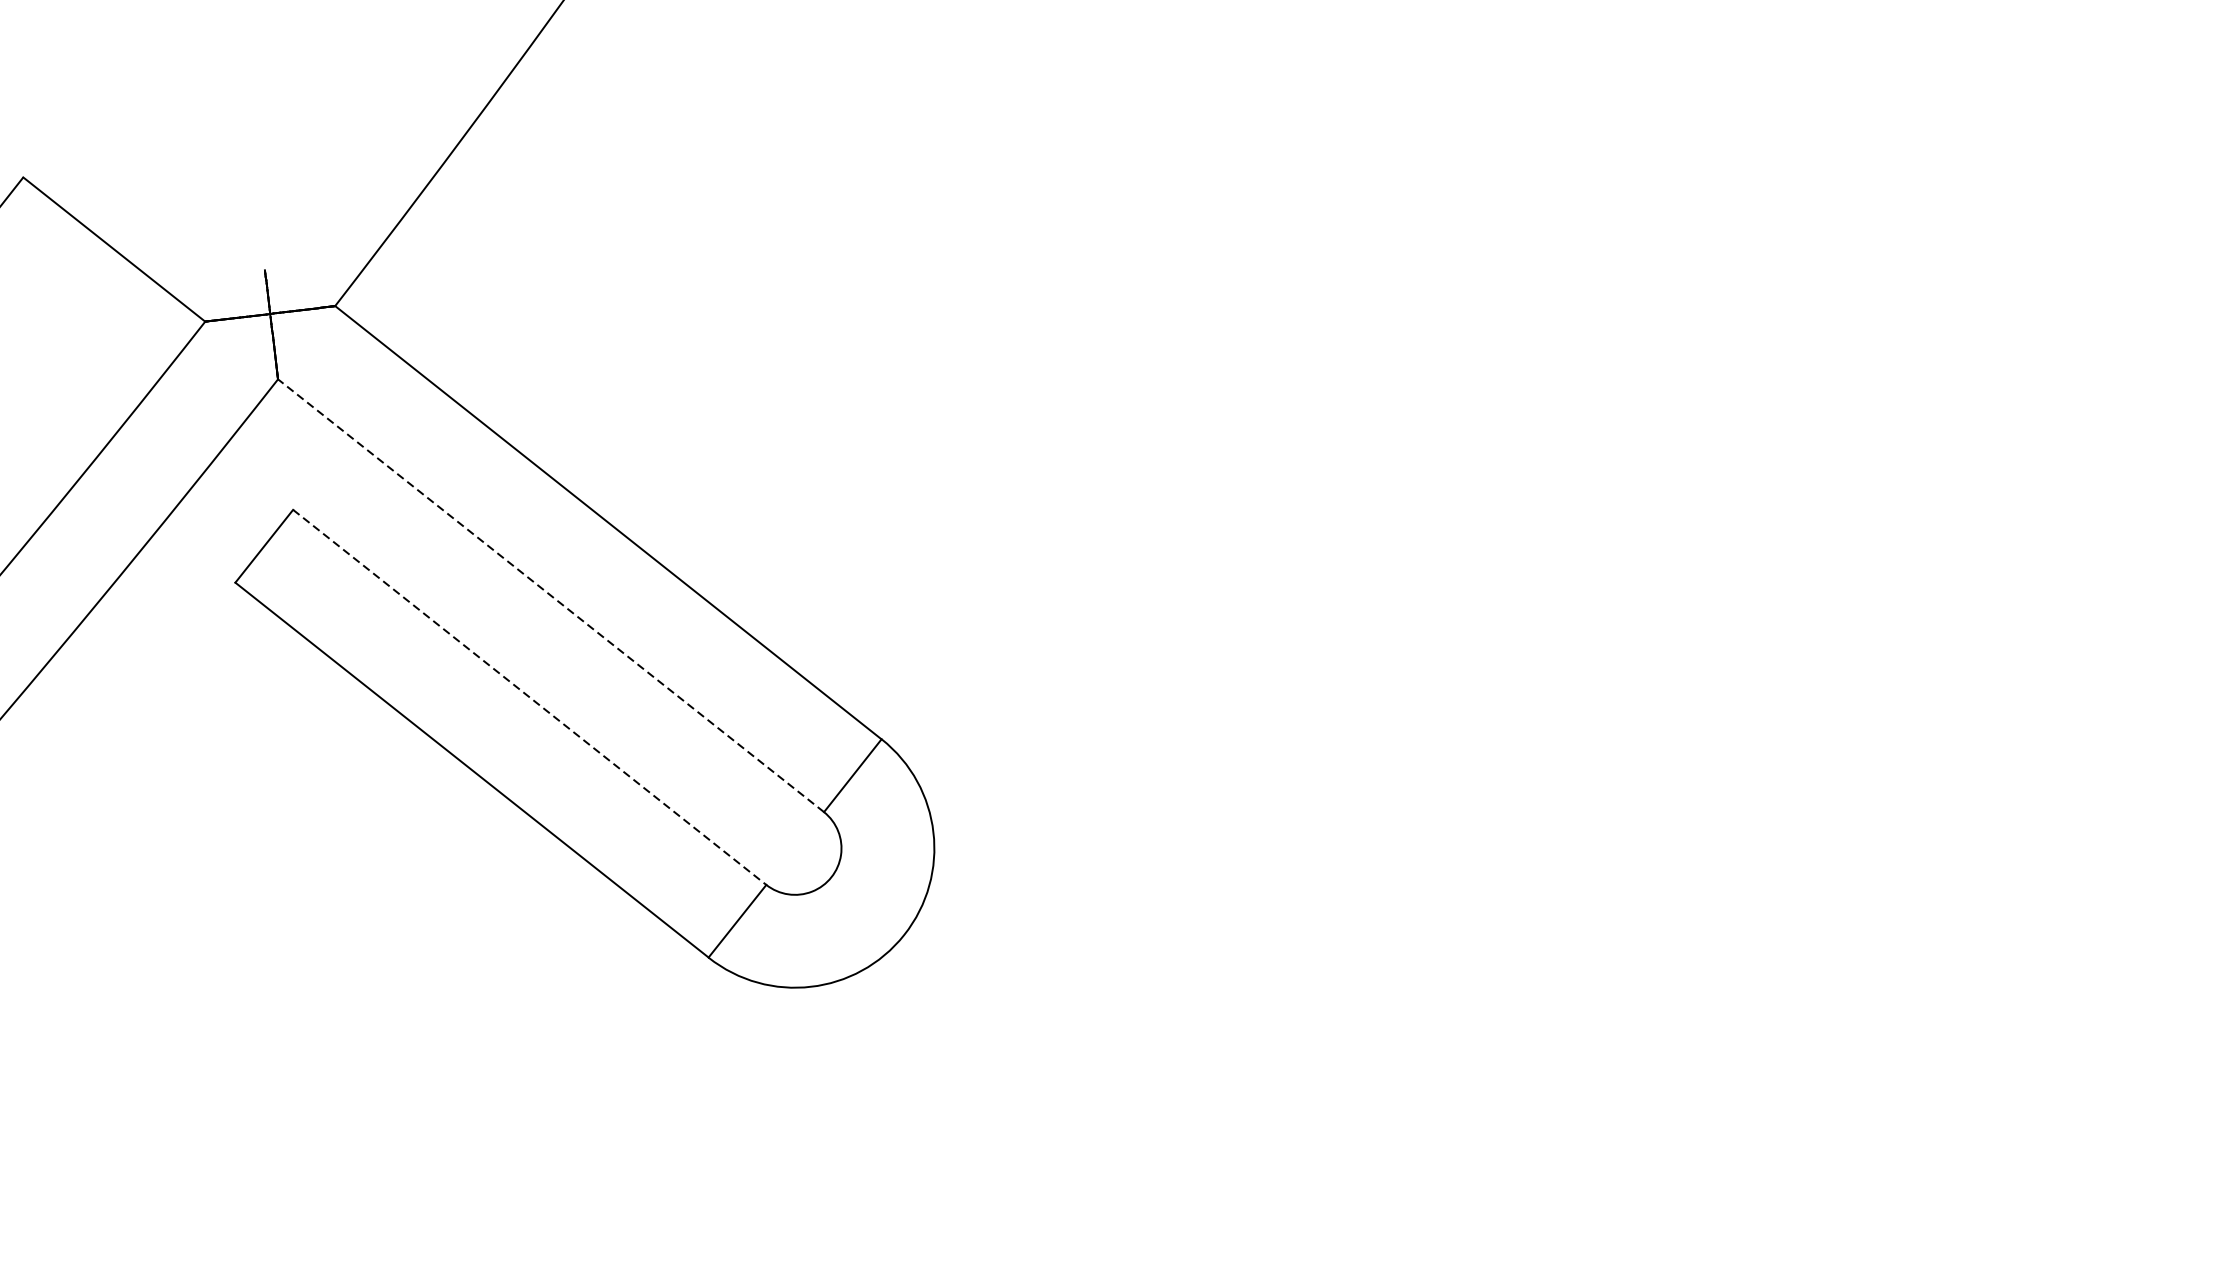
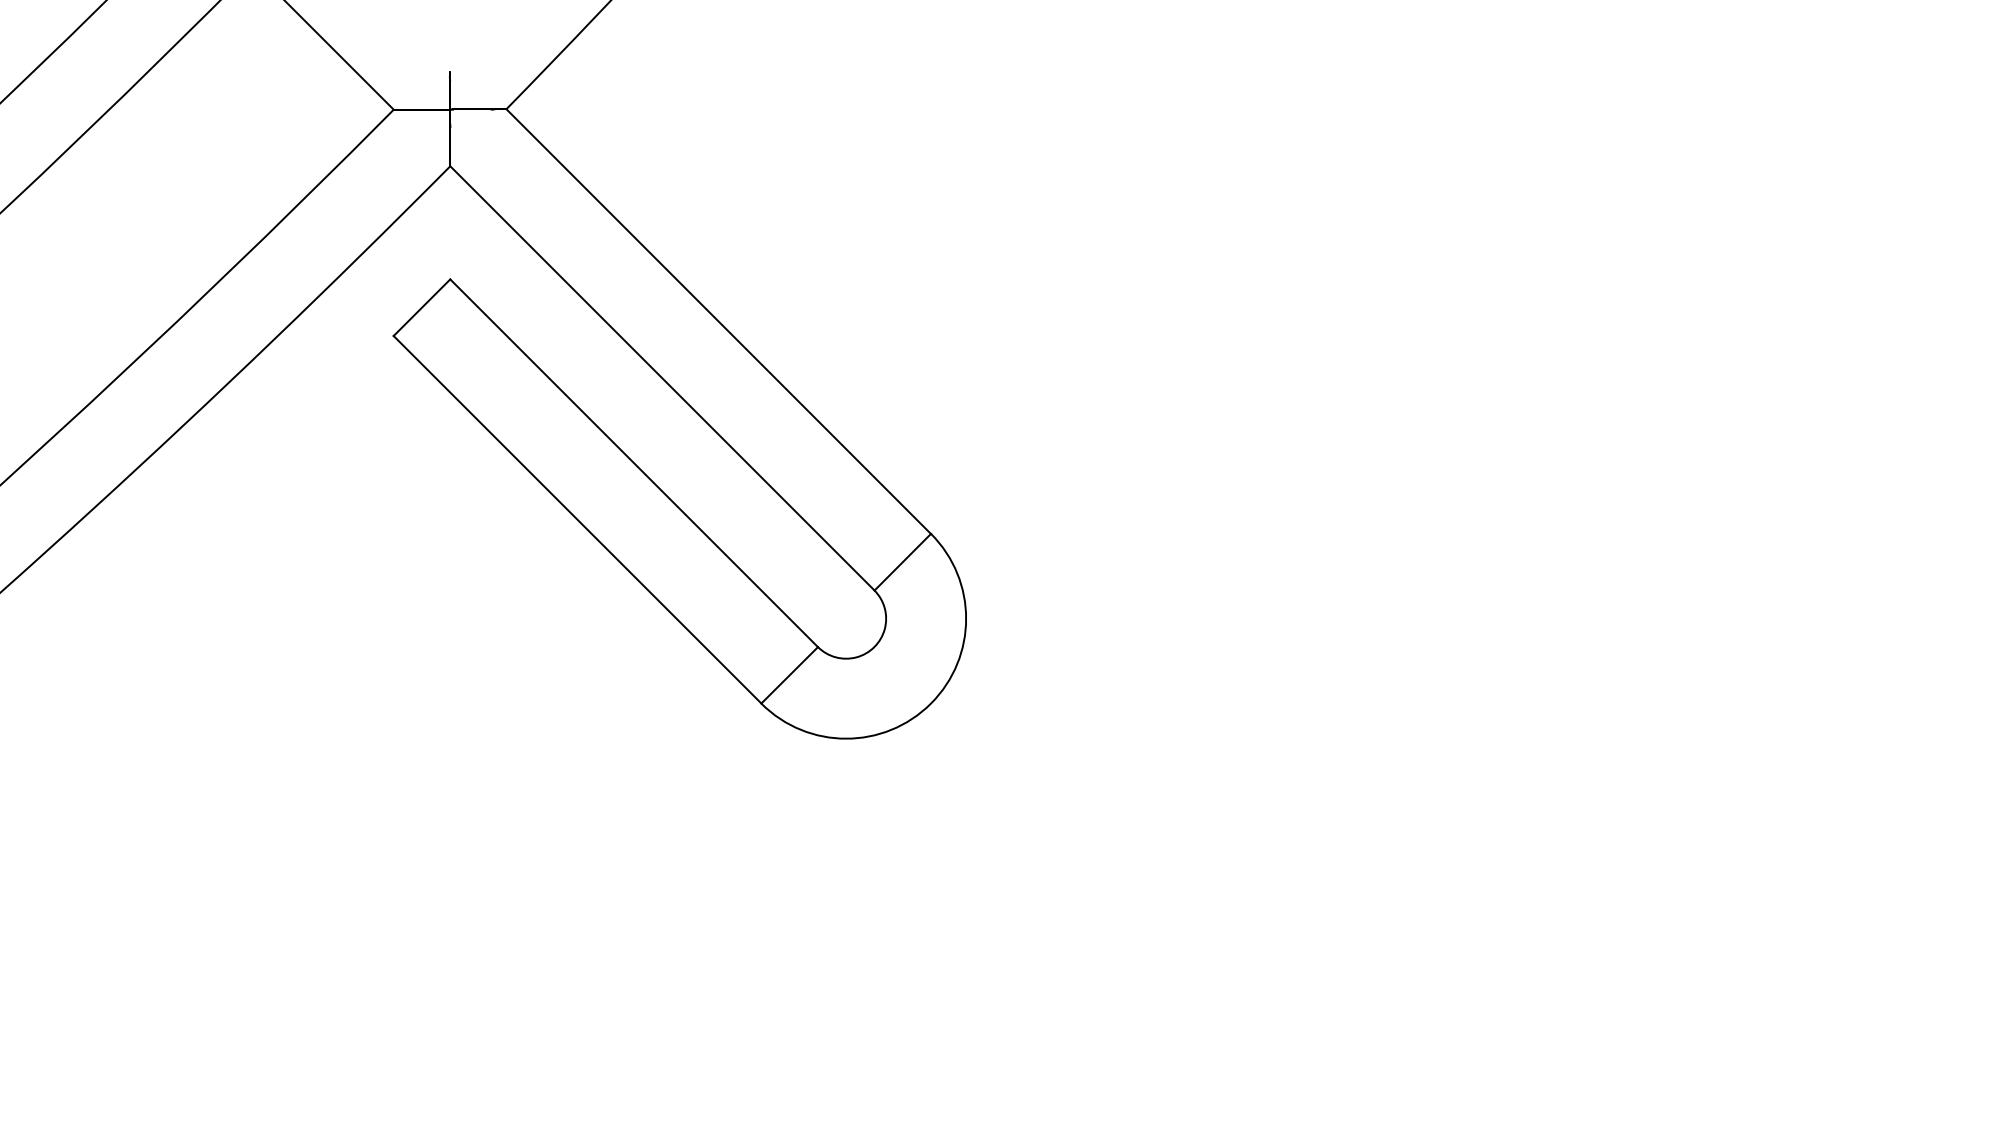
line: (551, 595) -> (662, 378), dashed -> solid
line: (530, 697) -> (634, 463), dashed -> solid

